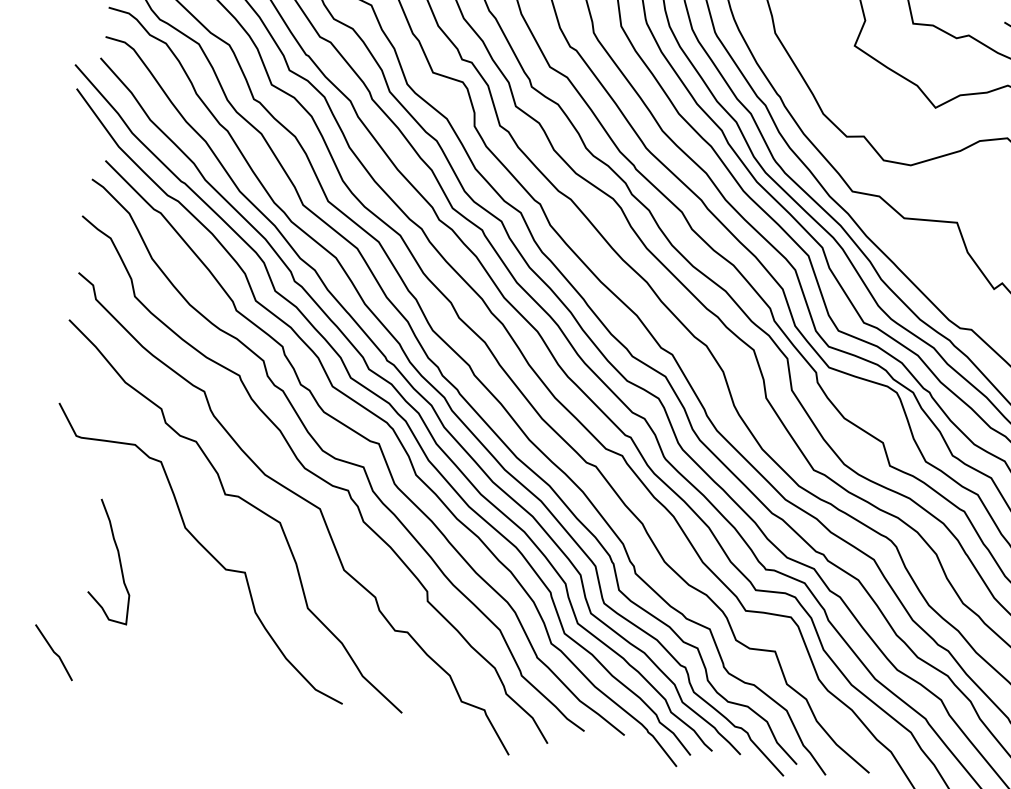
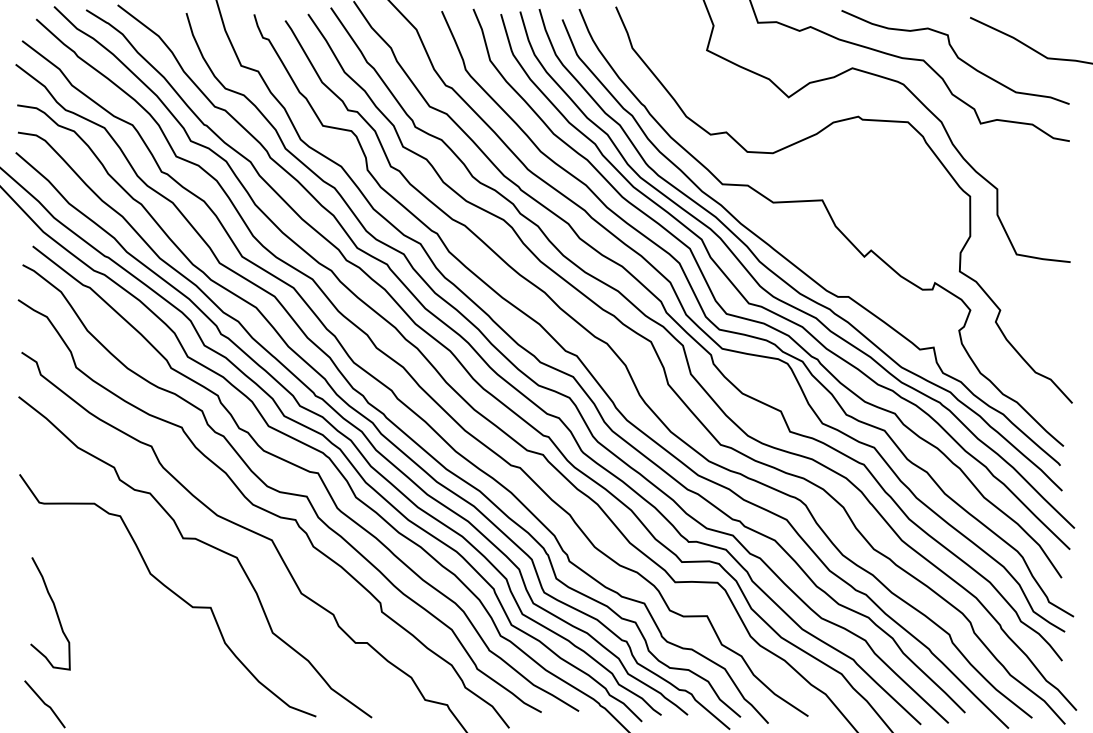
curve: (118, 561) -> (55, 612), moved

